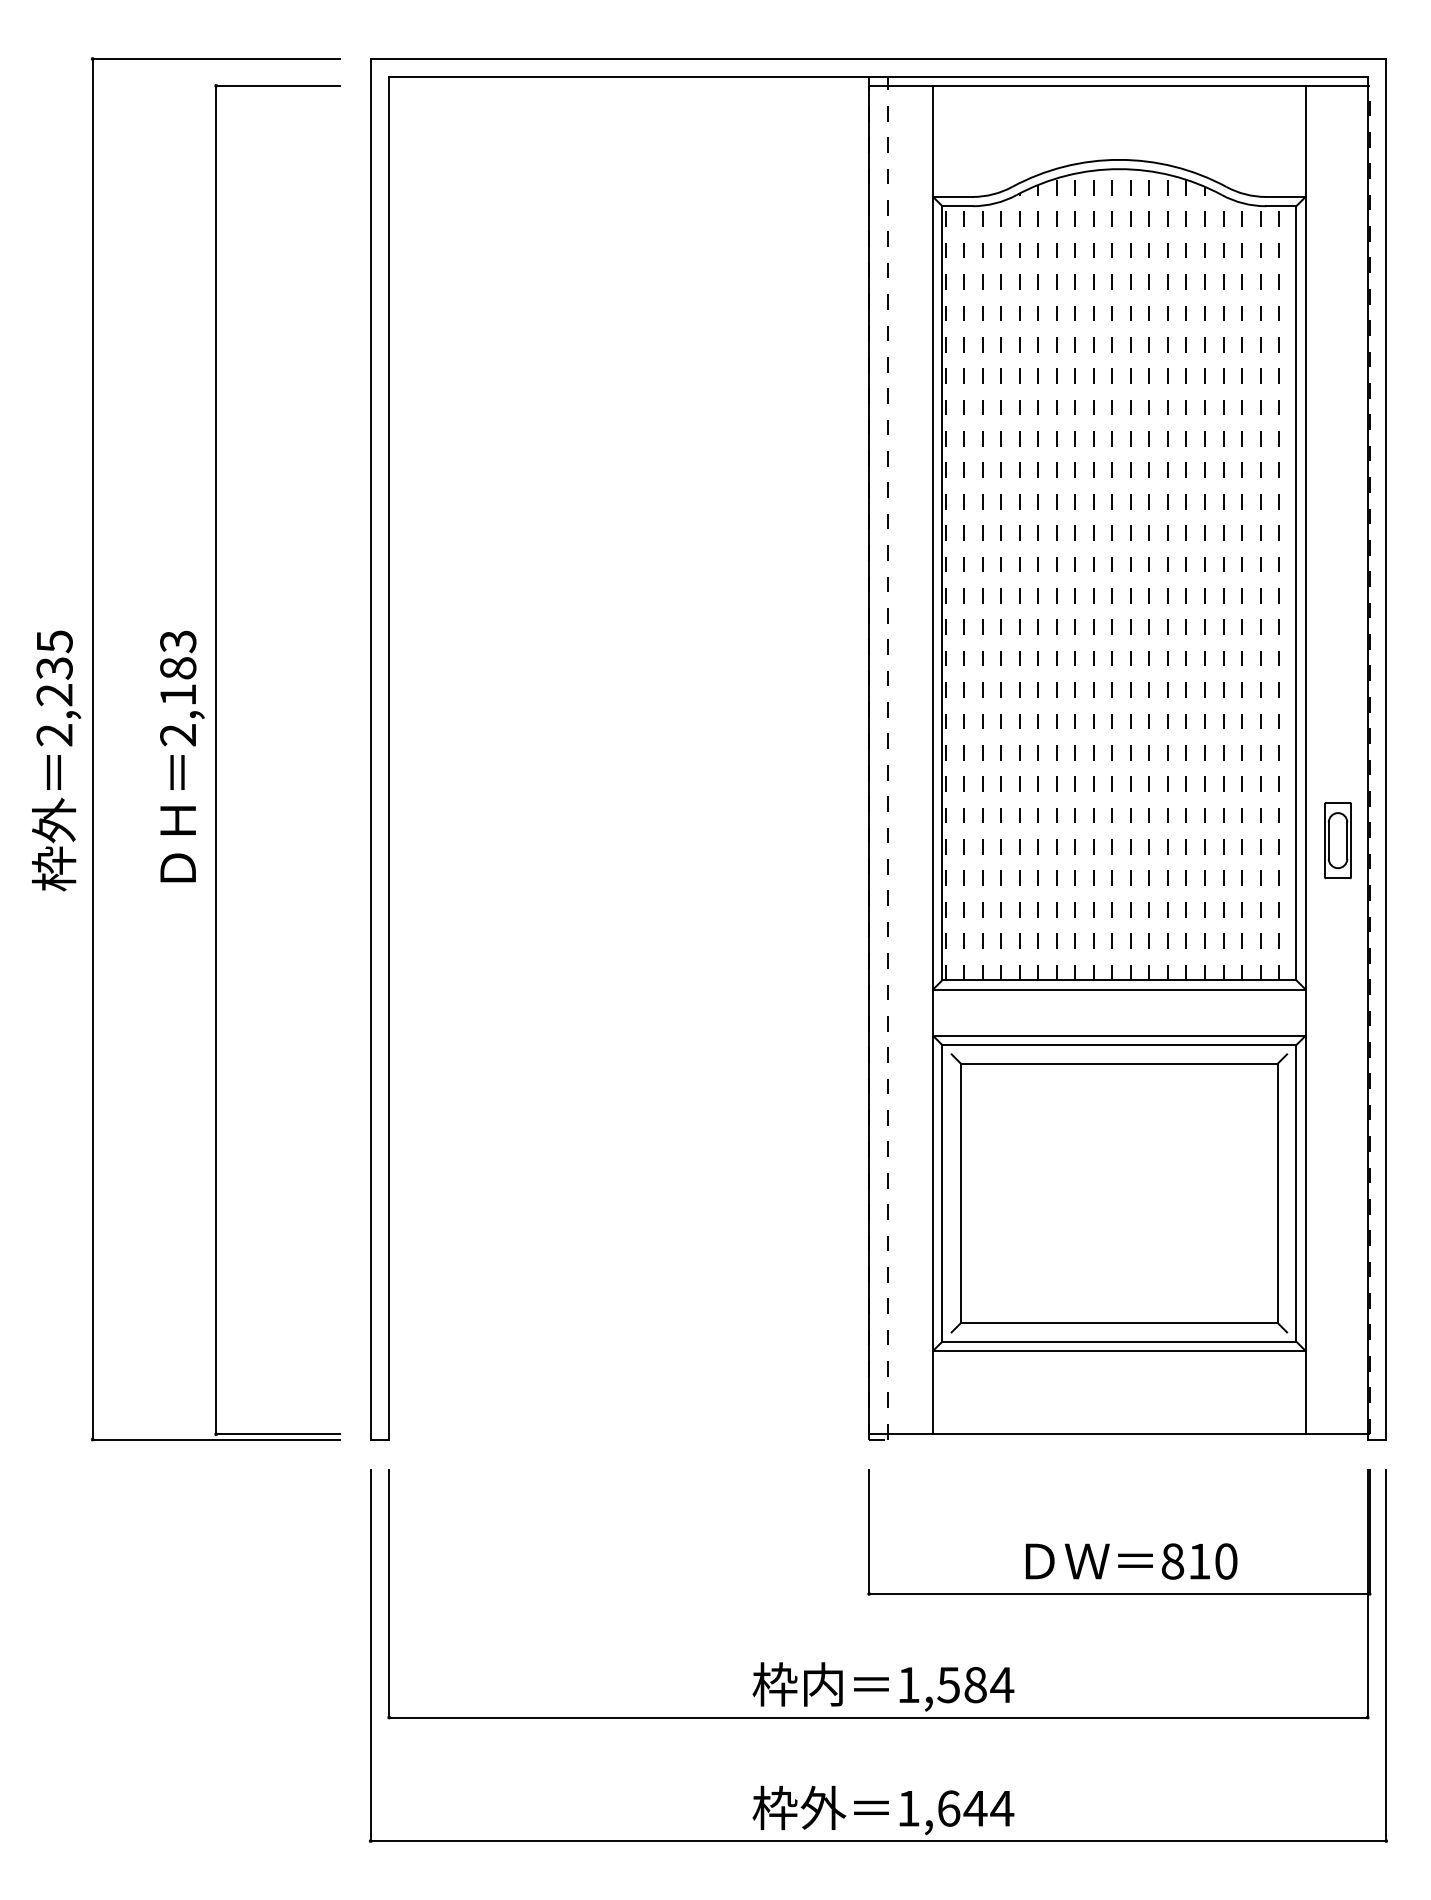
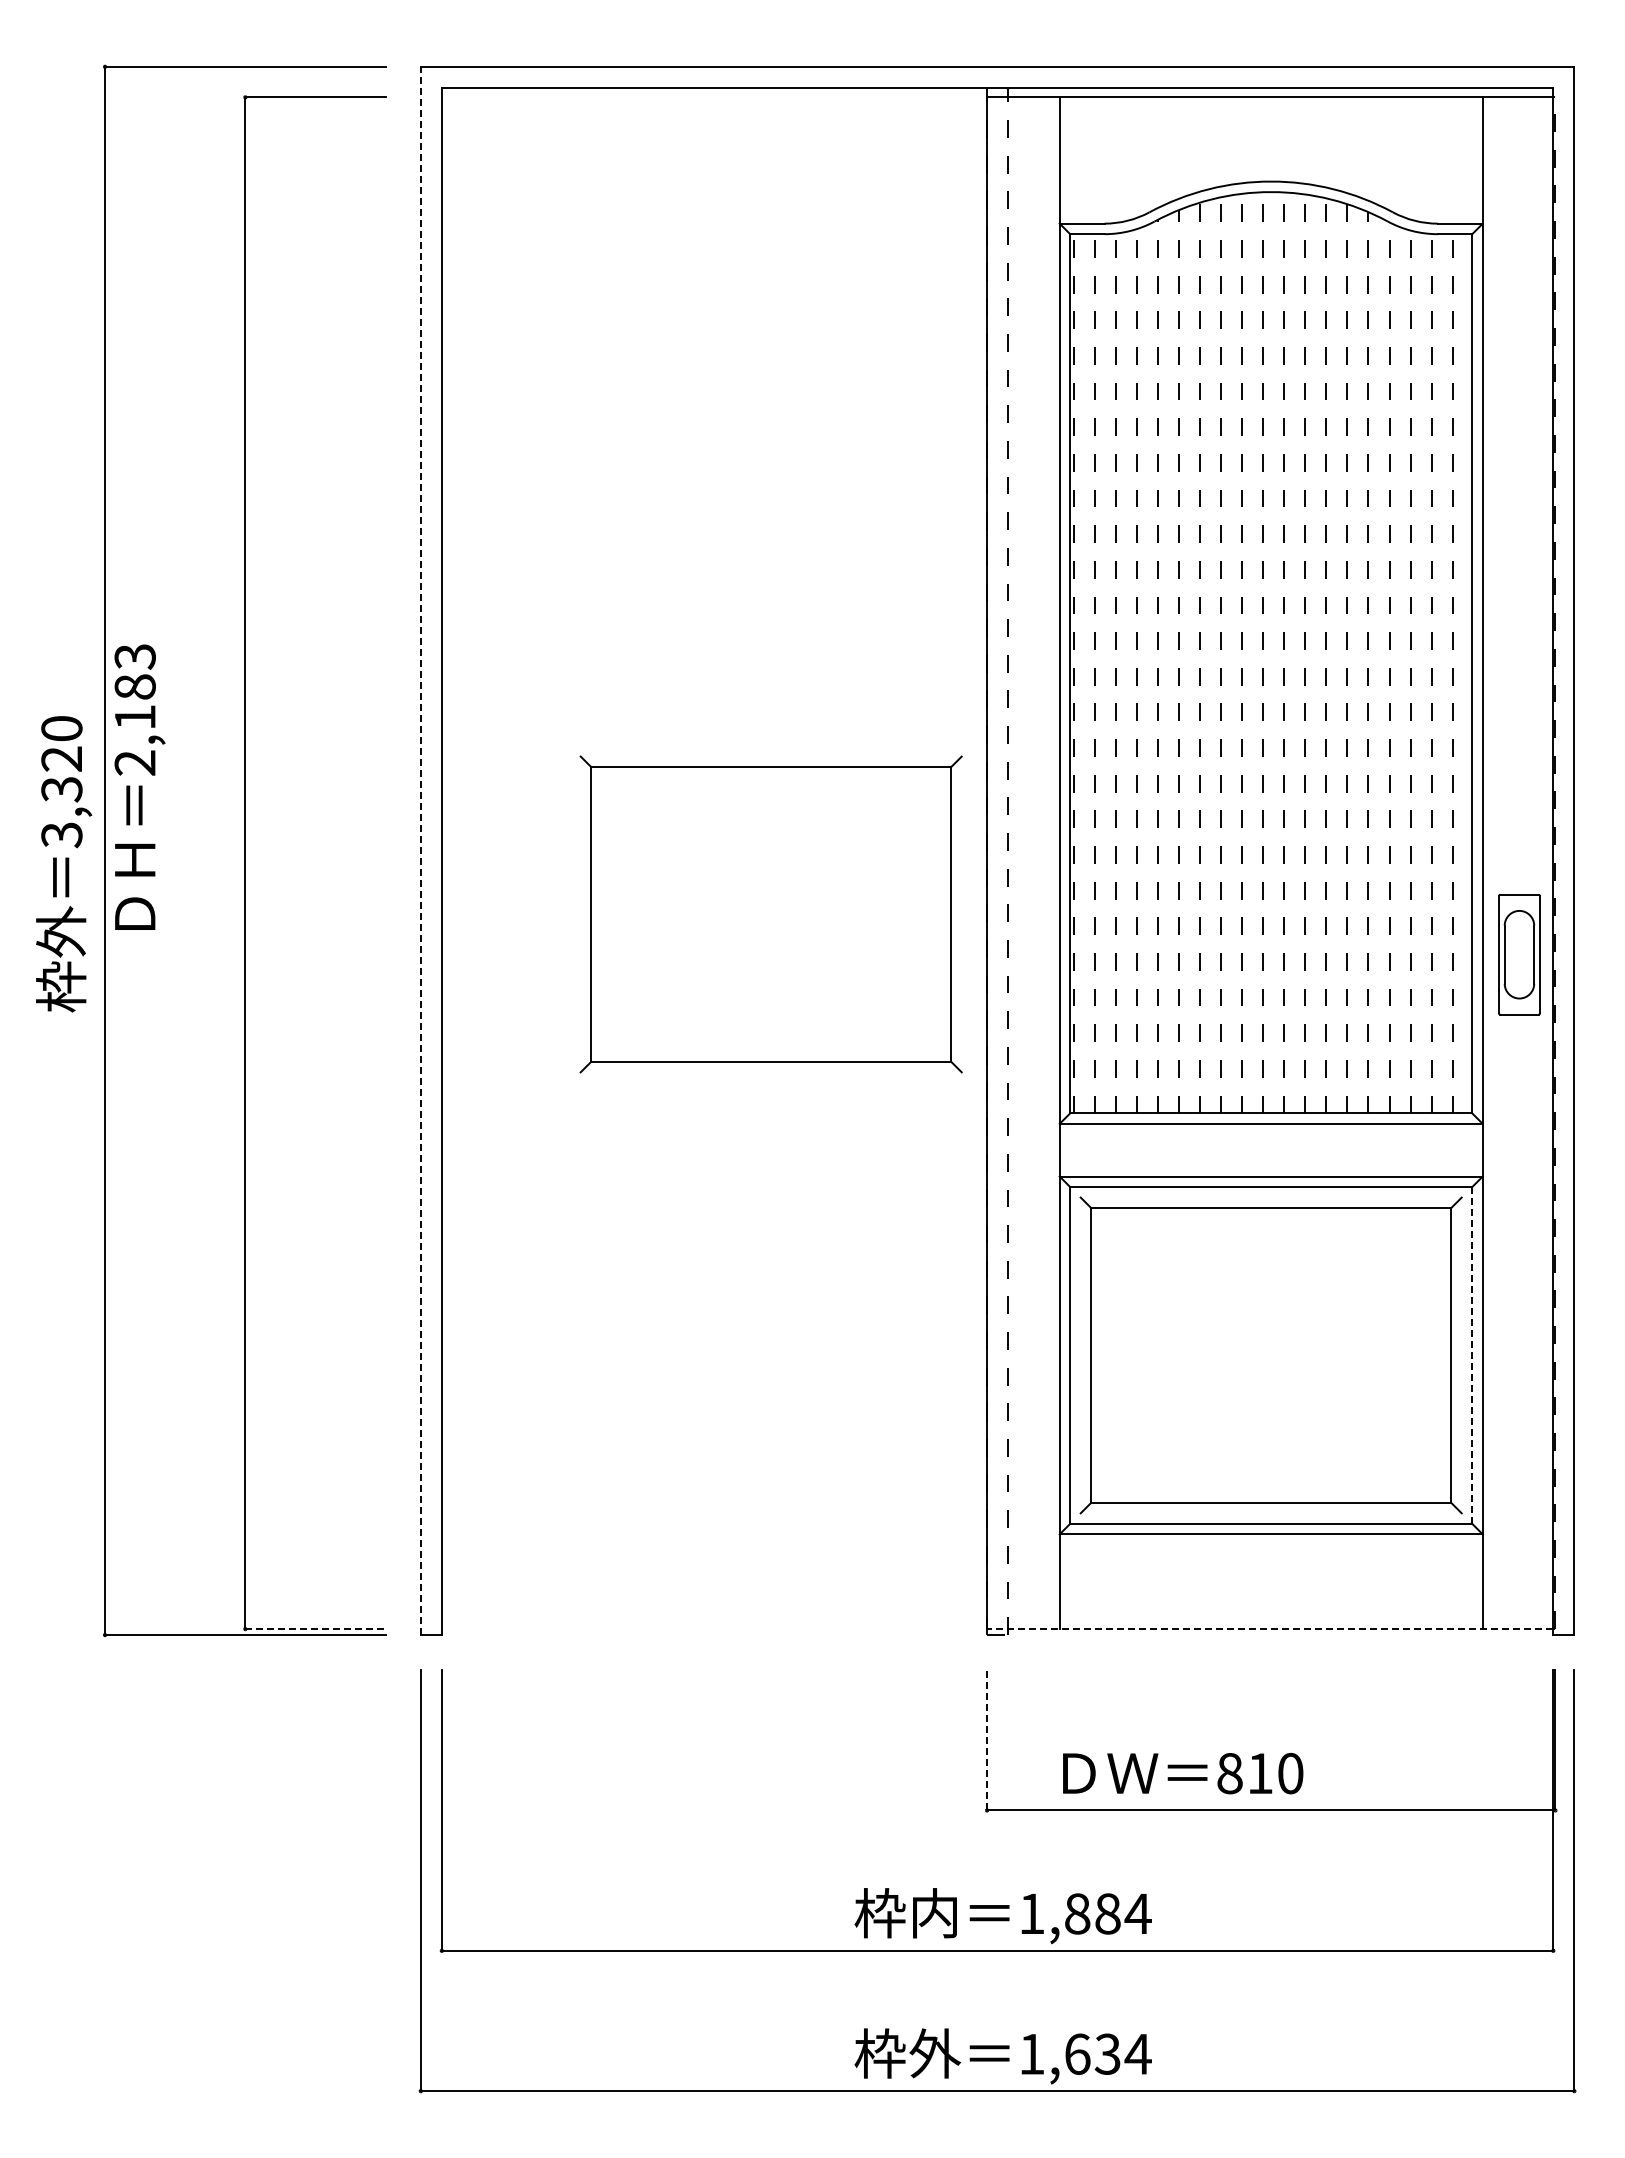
text: (54, 688) -> (61, 782), 2,235 -> 3,320
line: (370, 748) -> (420, 850), solid -> dashed
text: (181, 755) -> (139, 786), moved
part: (678, 805) -> (770, 914), added
part: (1337, 840) -> (1519, 954), size x1.4
line: (1296, 1192) -> (1472, 1354), solid -> dashed
line: (278, 1434) -> (316, 1629), solid -> dashed
line: (1117, 1434) -> (1269, 1629), solid -> dashed
line: (869, 1531) -> (987, 1739), solid -> dashed
text: (1131, 1561) -> (1183, 1773), moved
text: (948, 1684) -> (1077, 1913), 1,584 -> 1,884
text: (975, 1807) -> (1107, 2053), 1,644 -> 1,634

